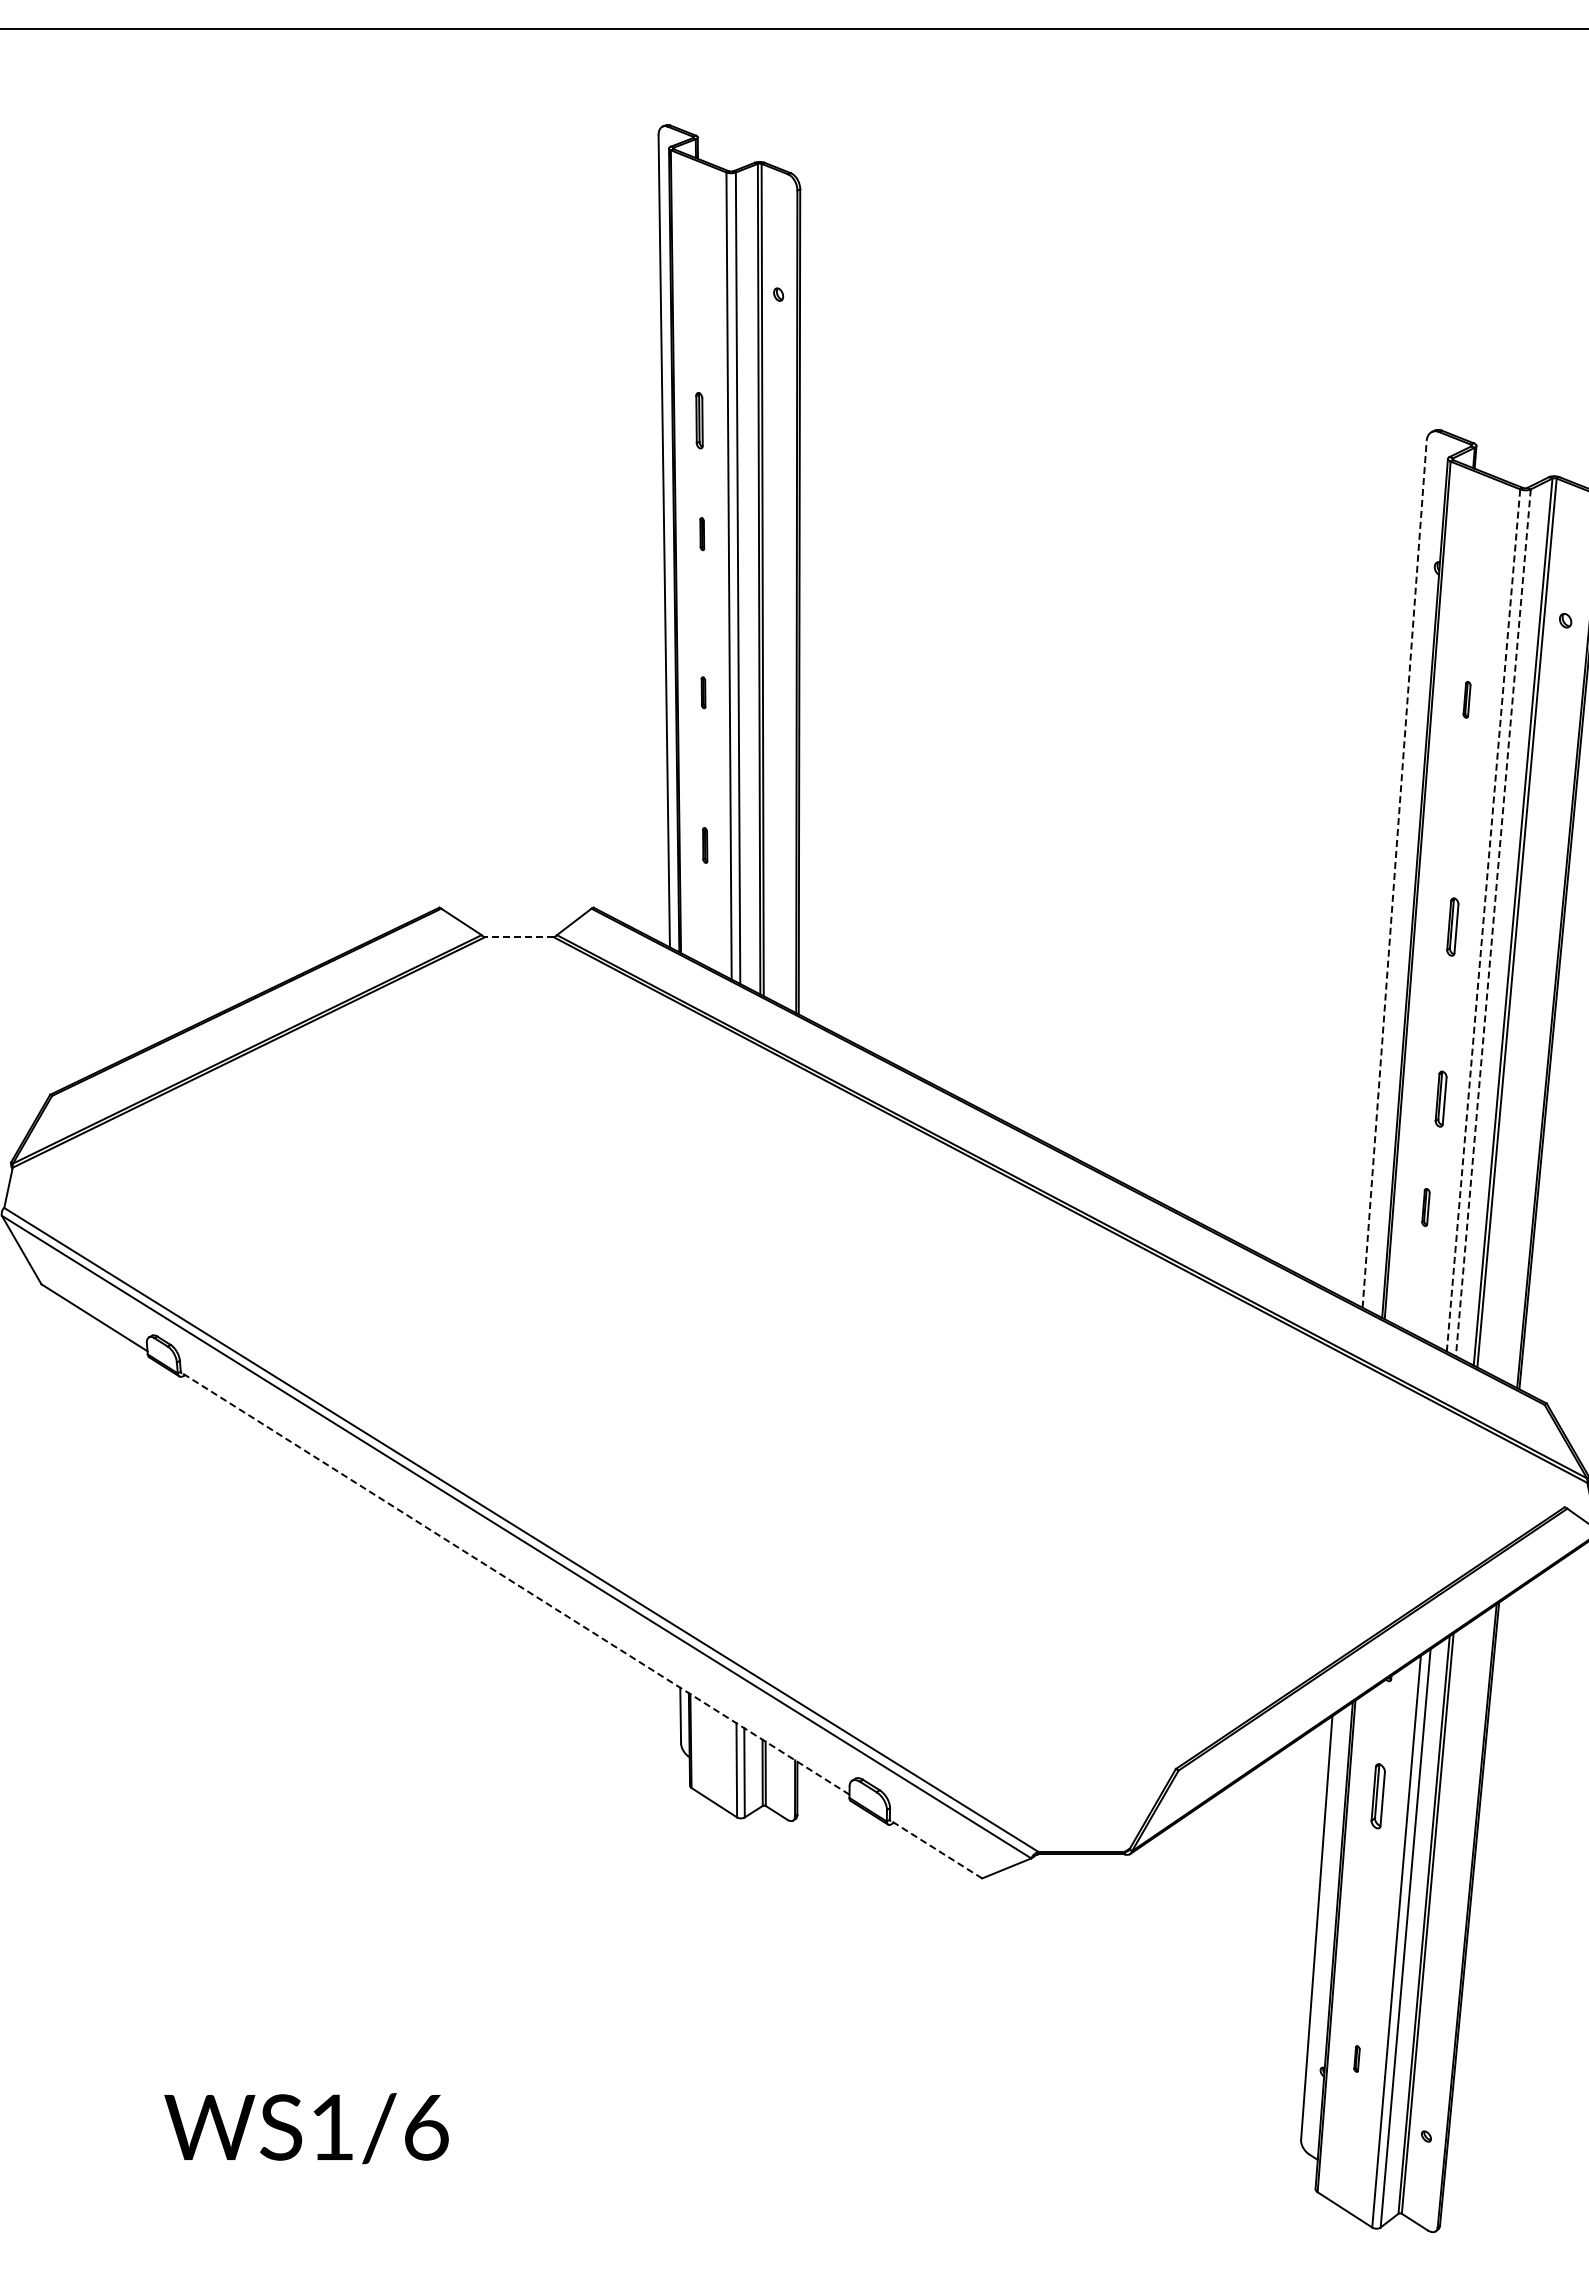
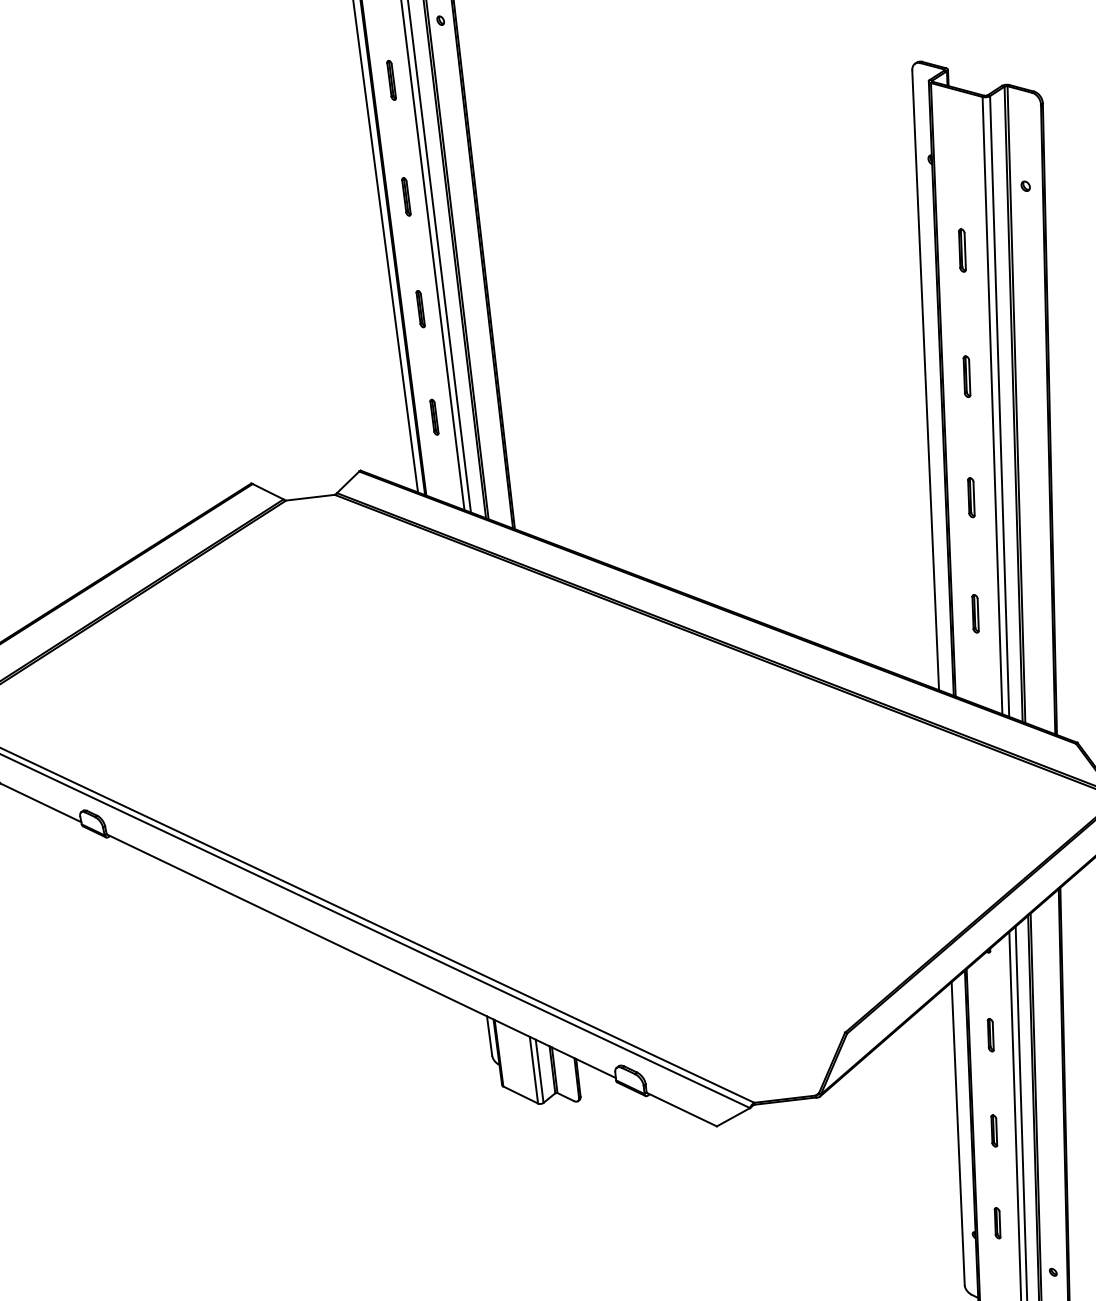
part: (699, 420) -> (391, 80), moved
part: (702, 533) -> (406, 196), size x1.67
part: (703, 692) -> (420, 308), size x1.67
part: (1466, 699) -> (962, 250), size x1.67
part: (705, 845) -> (434, 417), size x1.43
line: (1394, 874) -> (925, 380), dashed -> solid
line: (1483, 920) -> (992, 405), dashed -> solid
line: (1493, 923) -> (999, 406), dashed -> solid
part: (1452, 926) -> (966, 376), moved
line: (518, 937) -> (309, 498), dashed -> solid
part: (1440, 1098) -> (970, 497), moved
part: (1425, 1207) -> (975, 613), size x1.43
line: (514, 1583) -> (360, 956), dashed -> solid
part: (1378, 1796) -> (990, 1035), size x0.71
line: (936, 1849) -> (682, 1109), dashed -> solid
part: (1367, 1930) -> (994, 1131), added
part: (1356, 2058) -> (997, 1222), size x1.67

